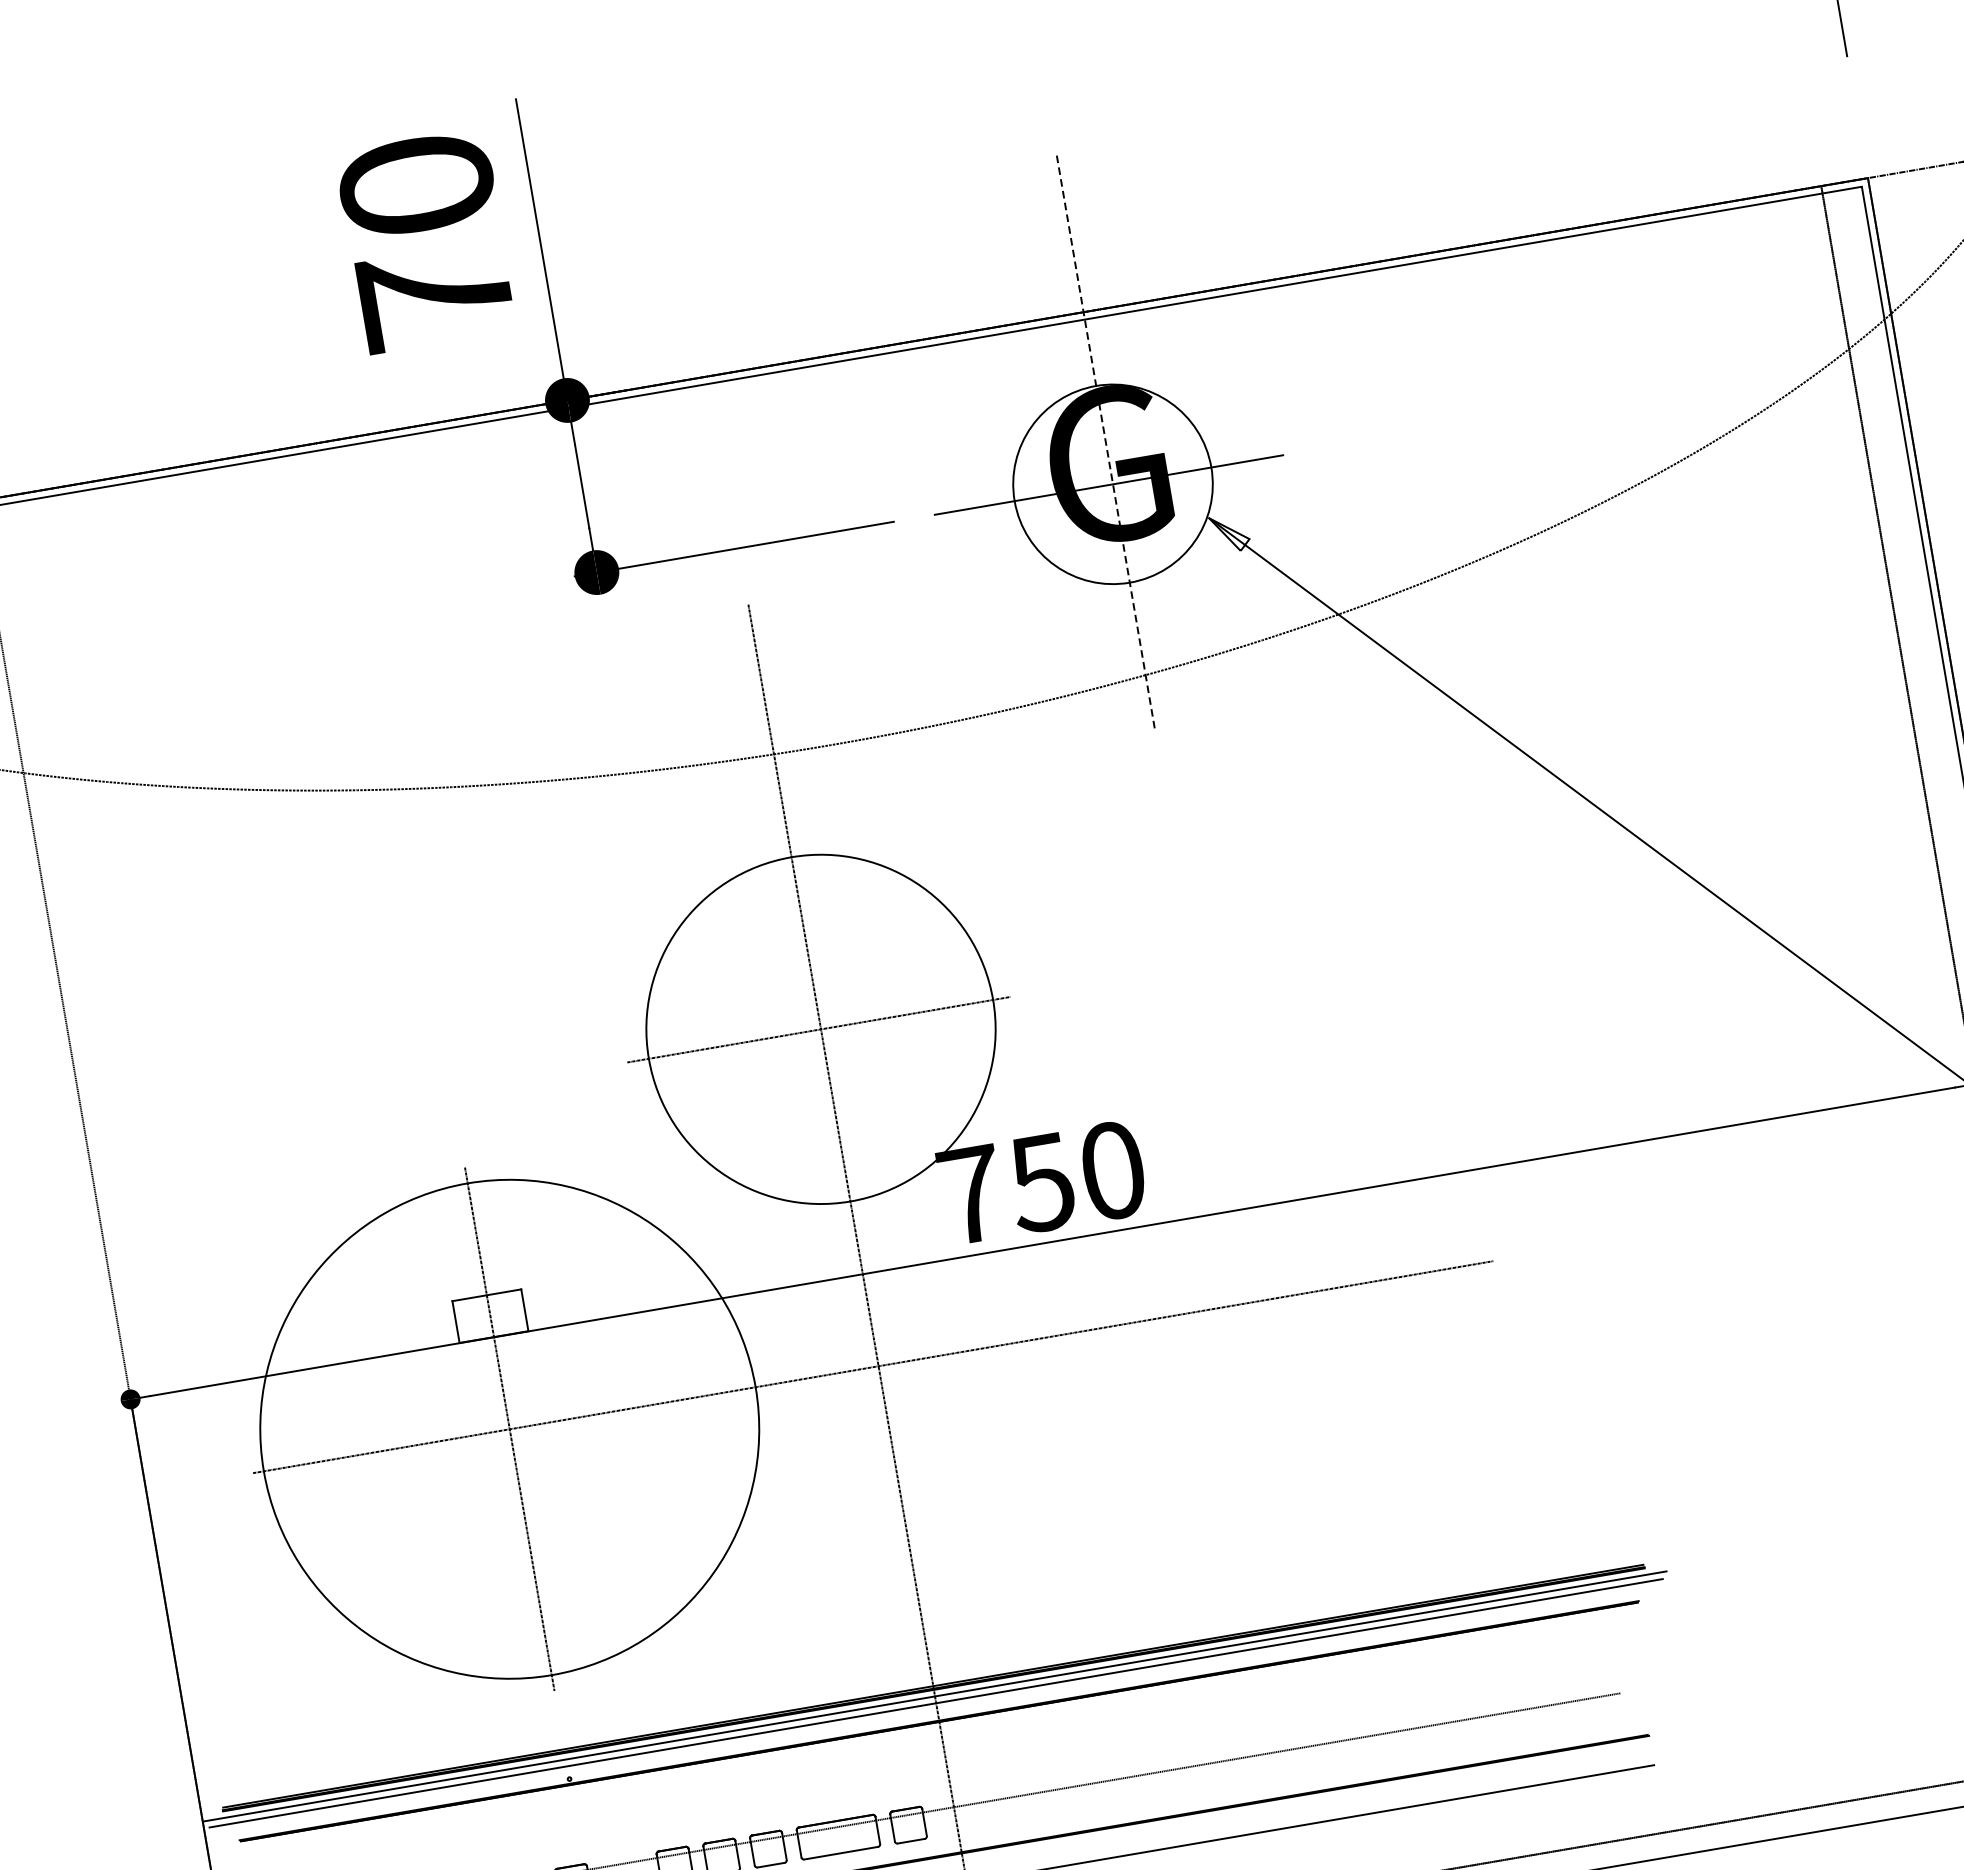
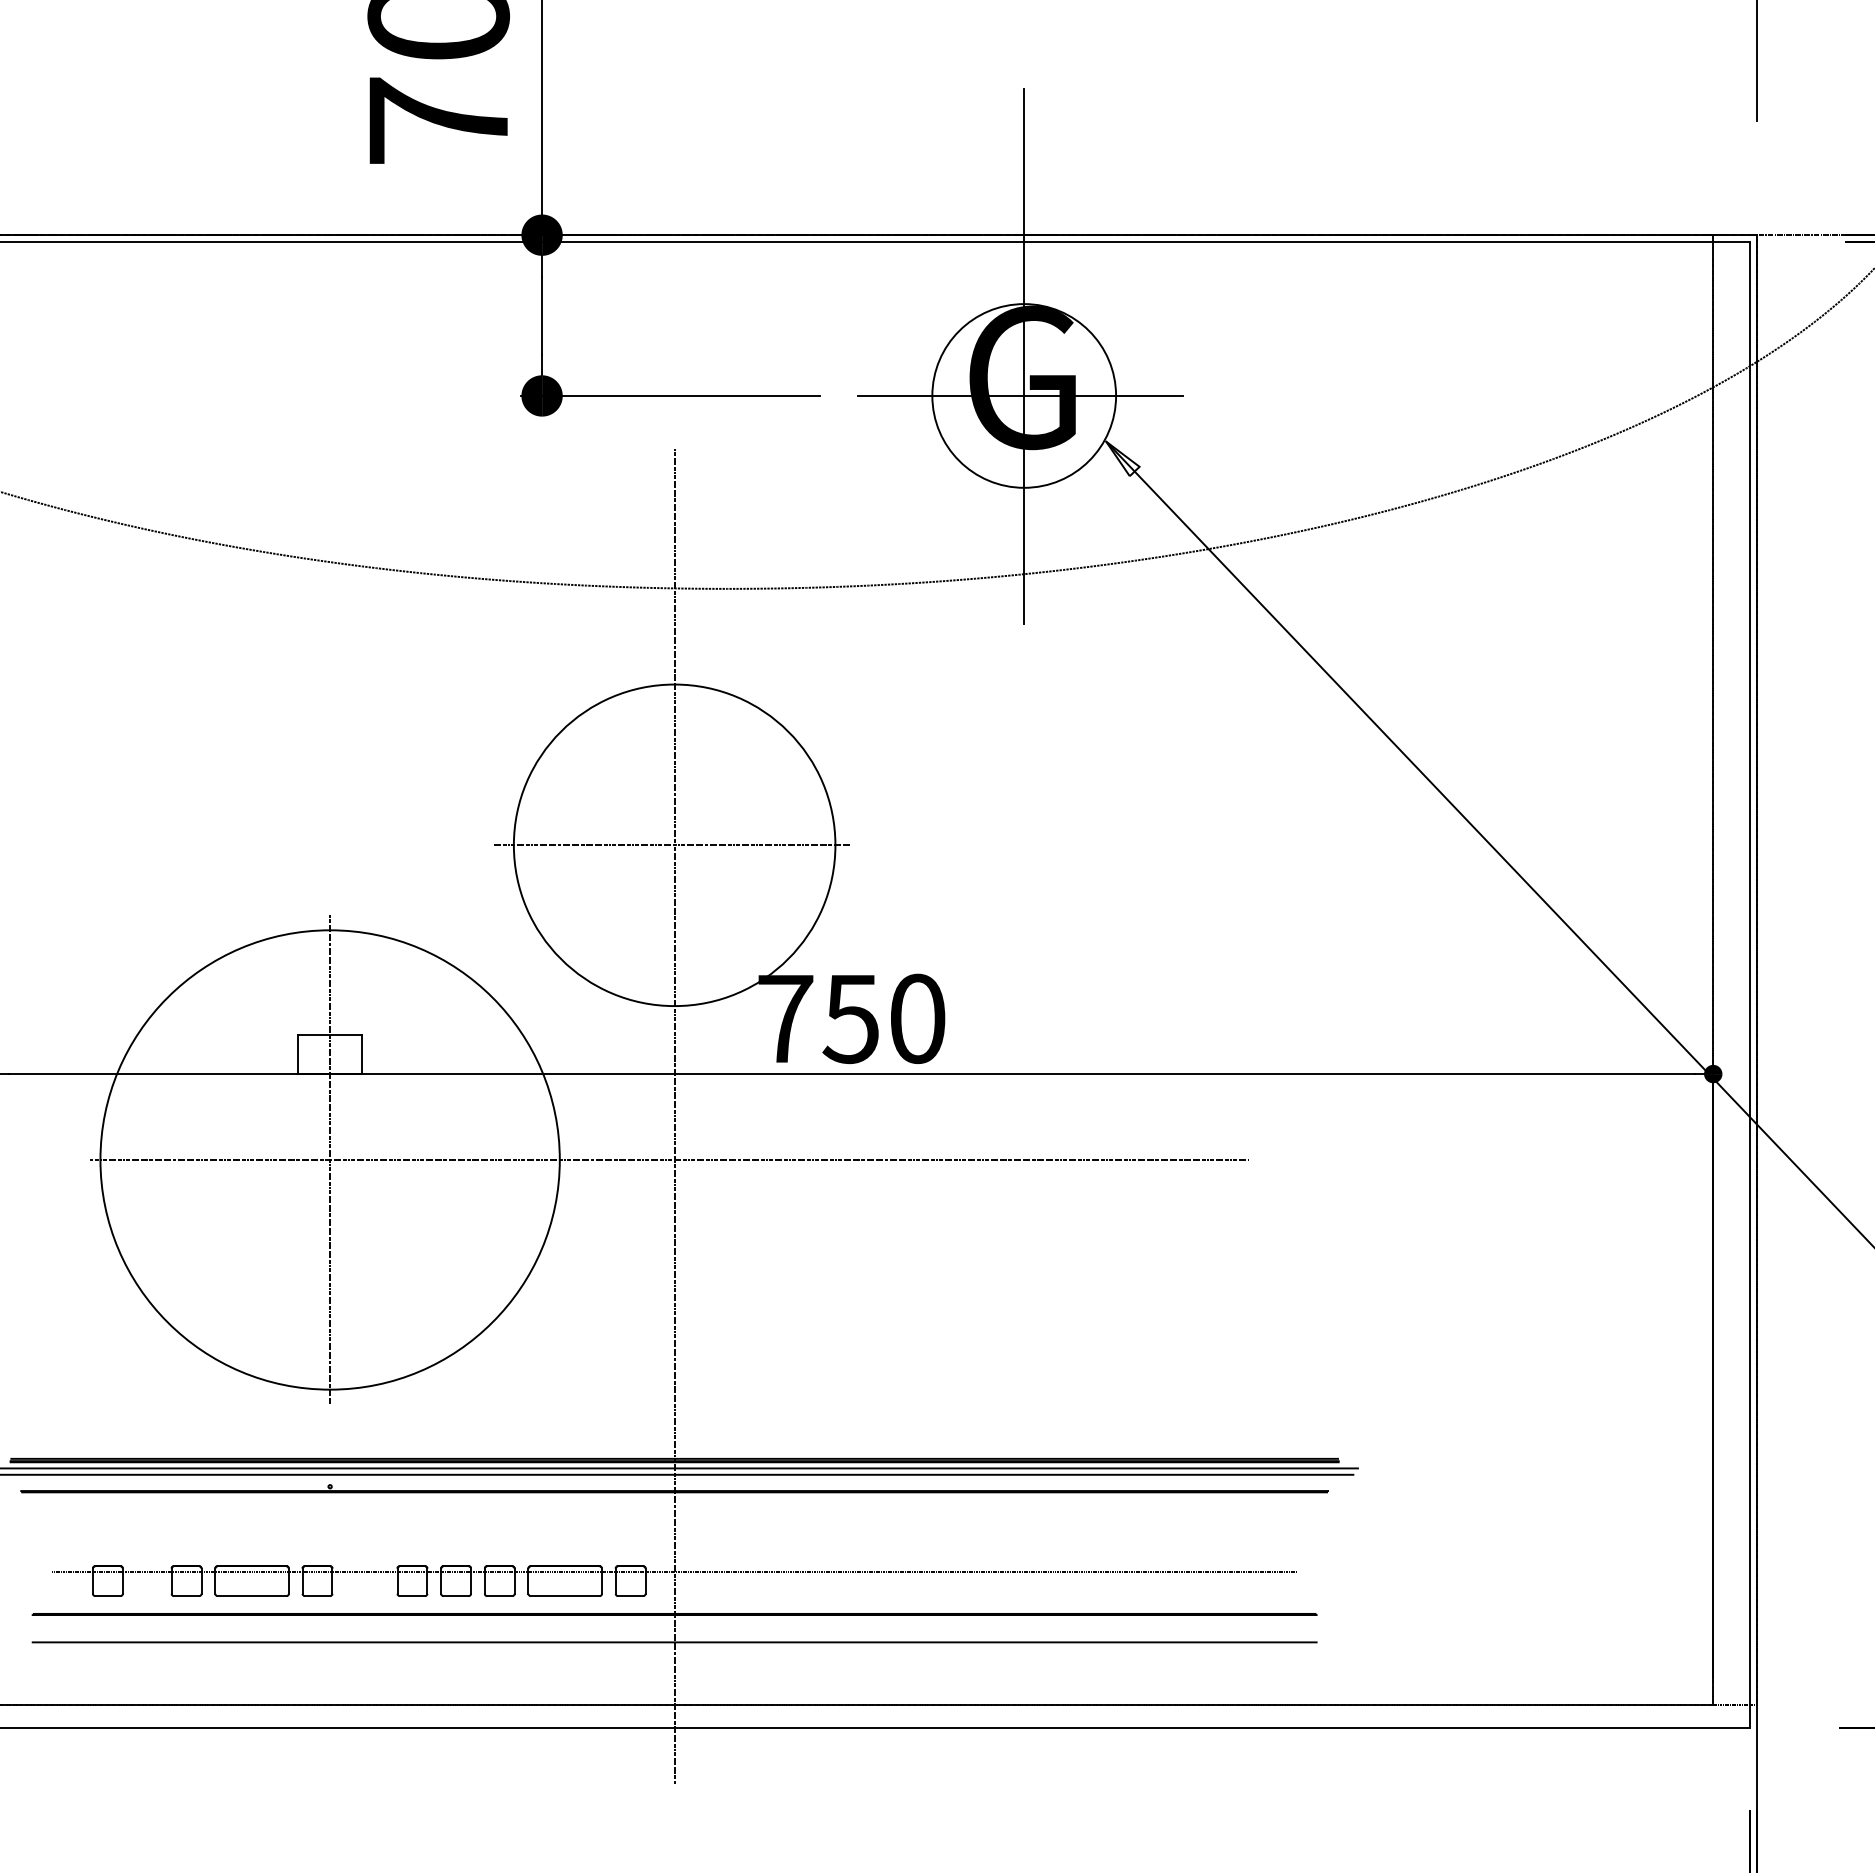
line: (1106, 442) -> (1024, 356), dashed -> solid

